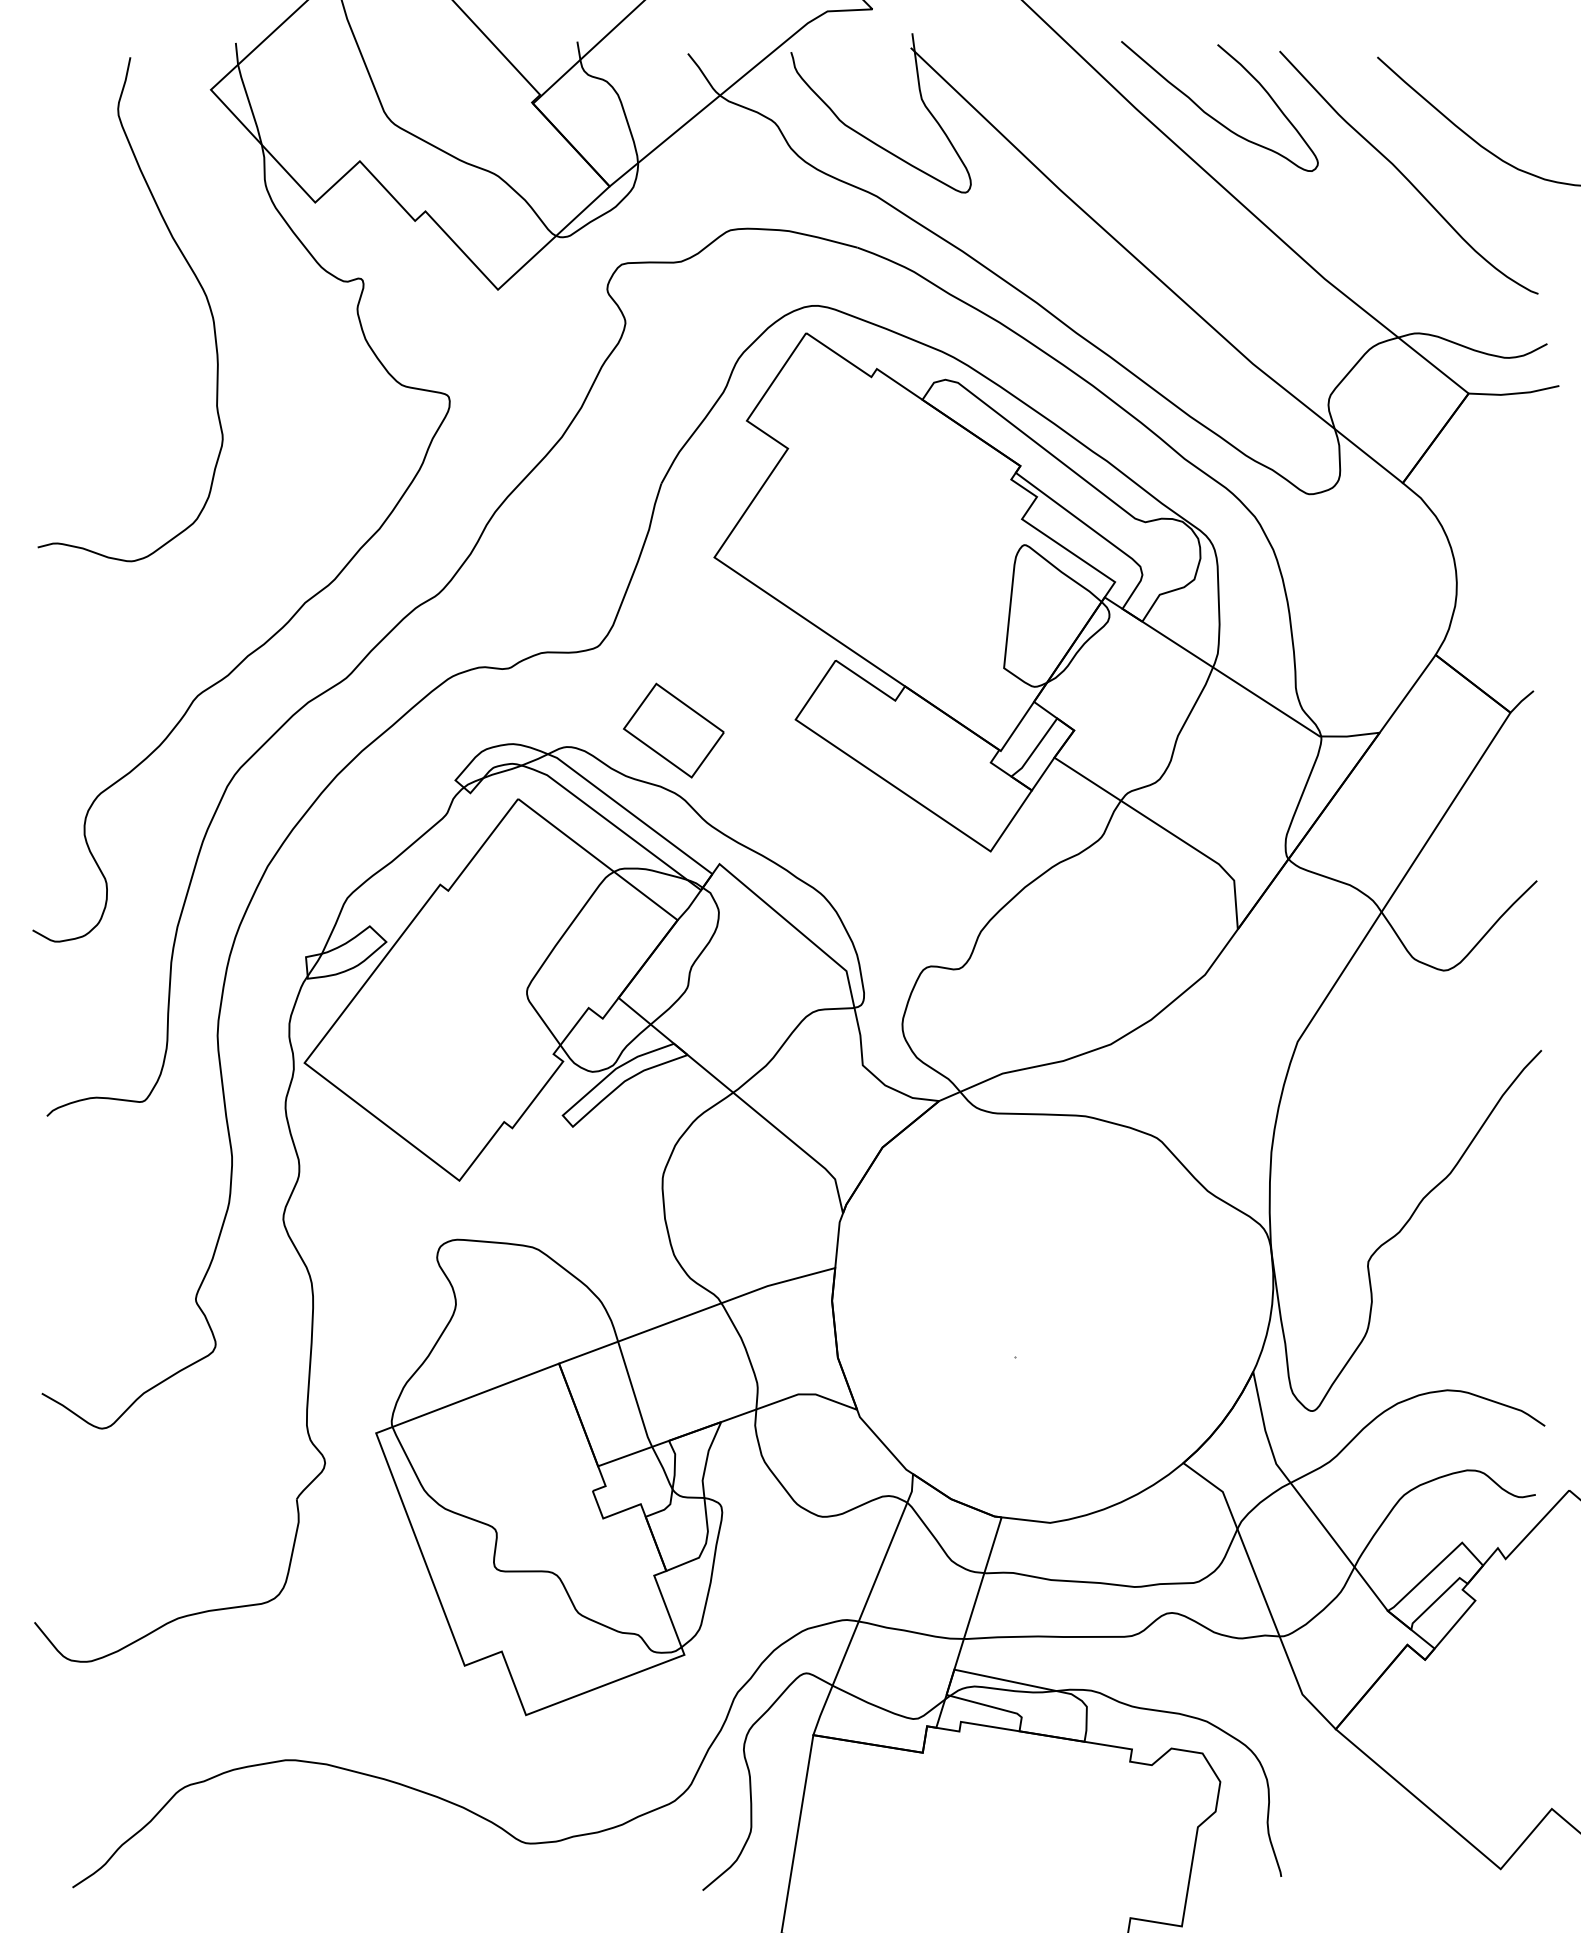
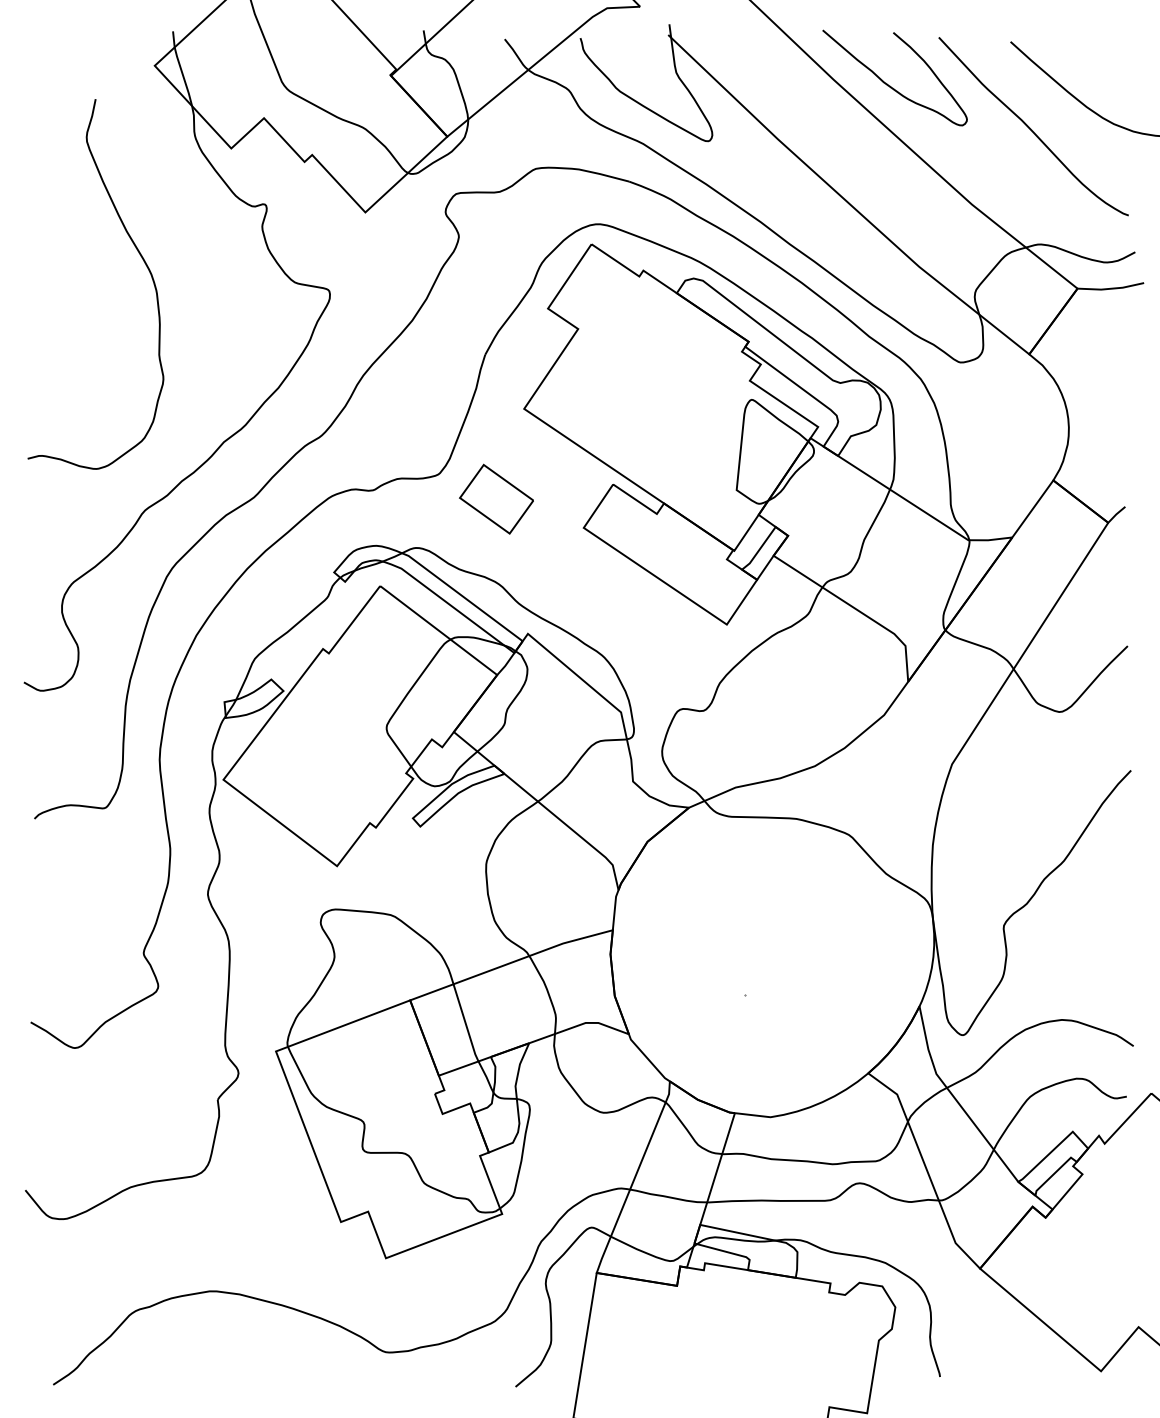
curve: (194, 276) -> (142, 259), moved
part: (673, 730) -> (496, 499), moved

